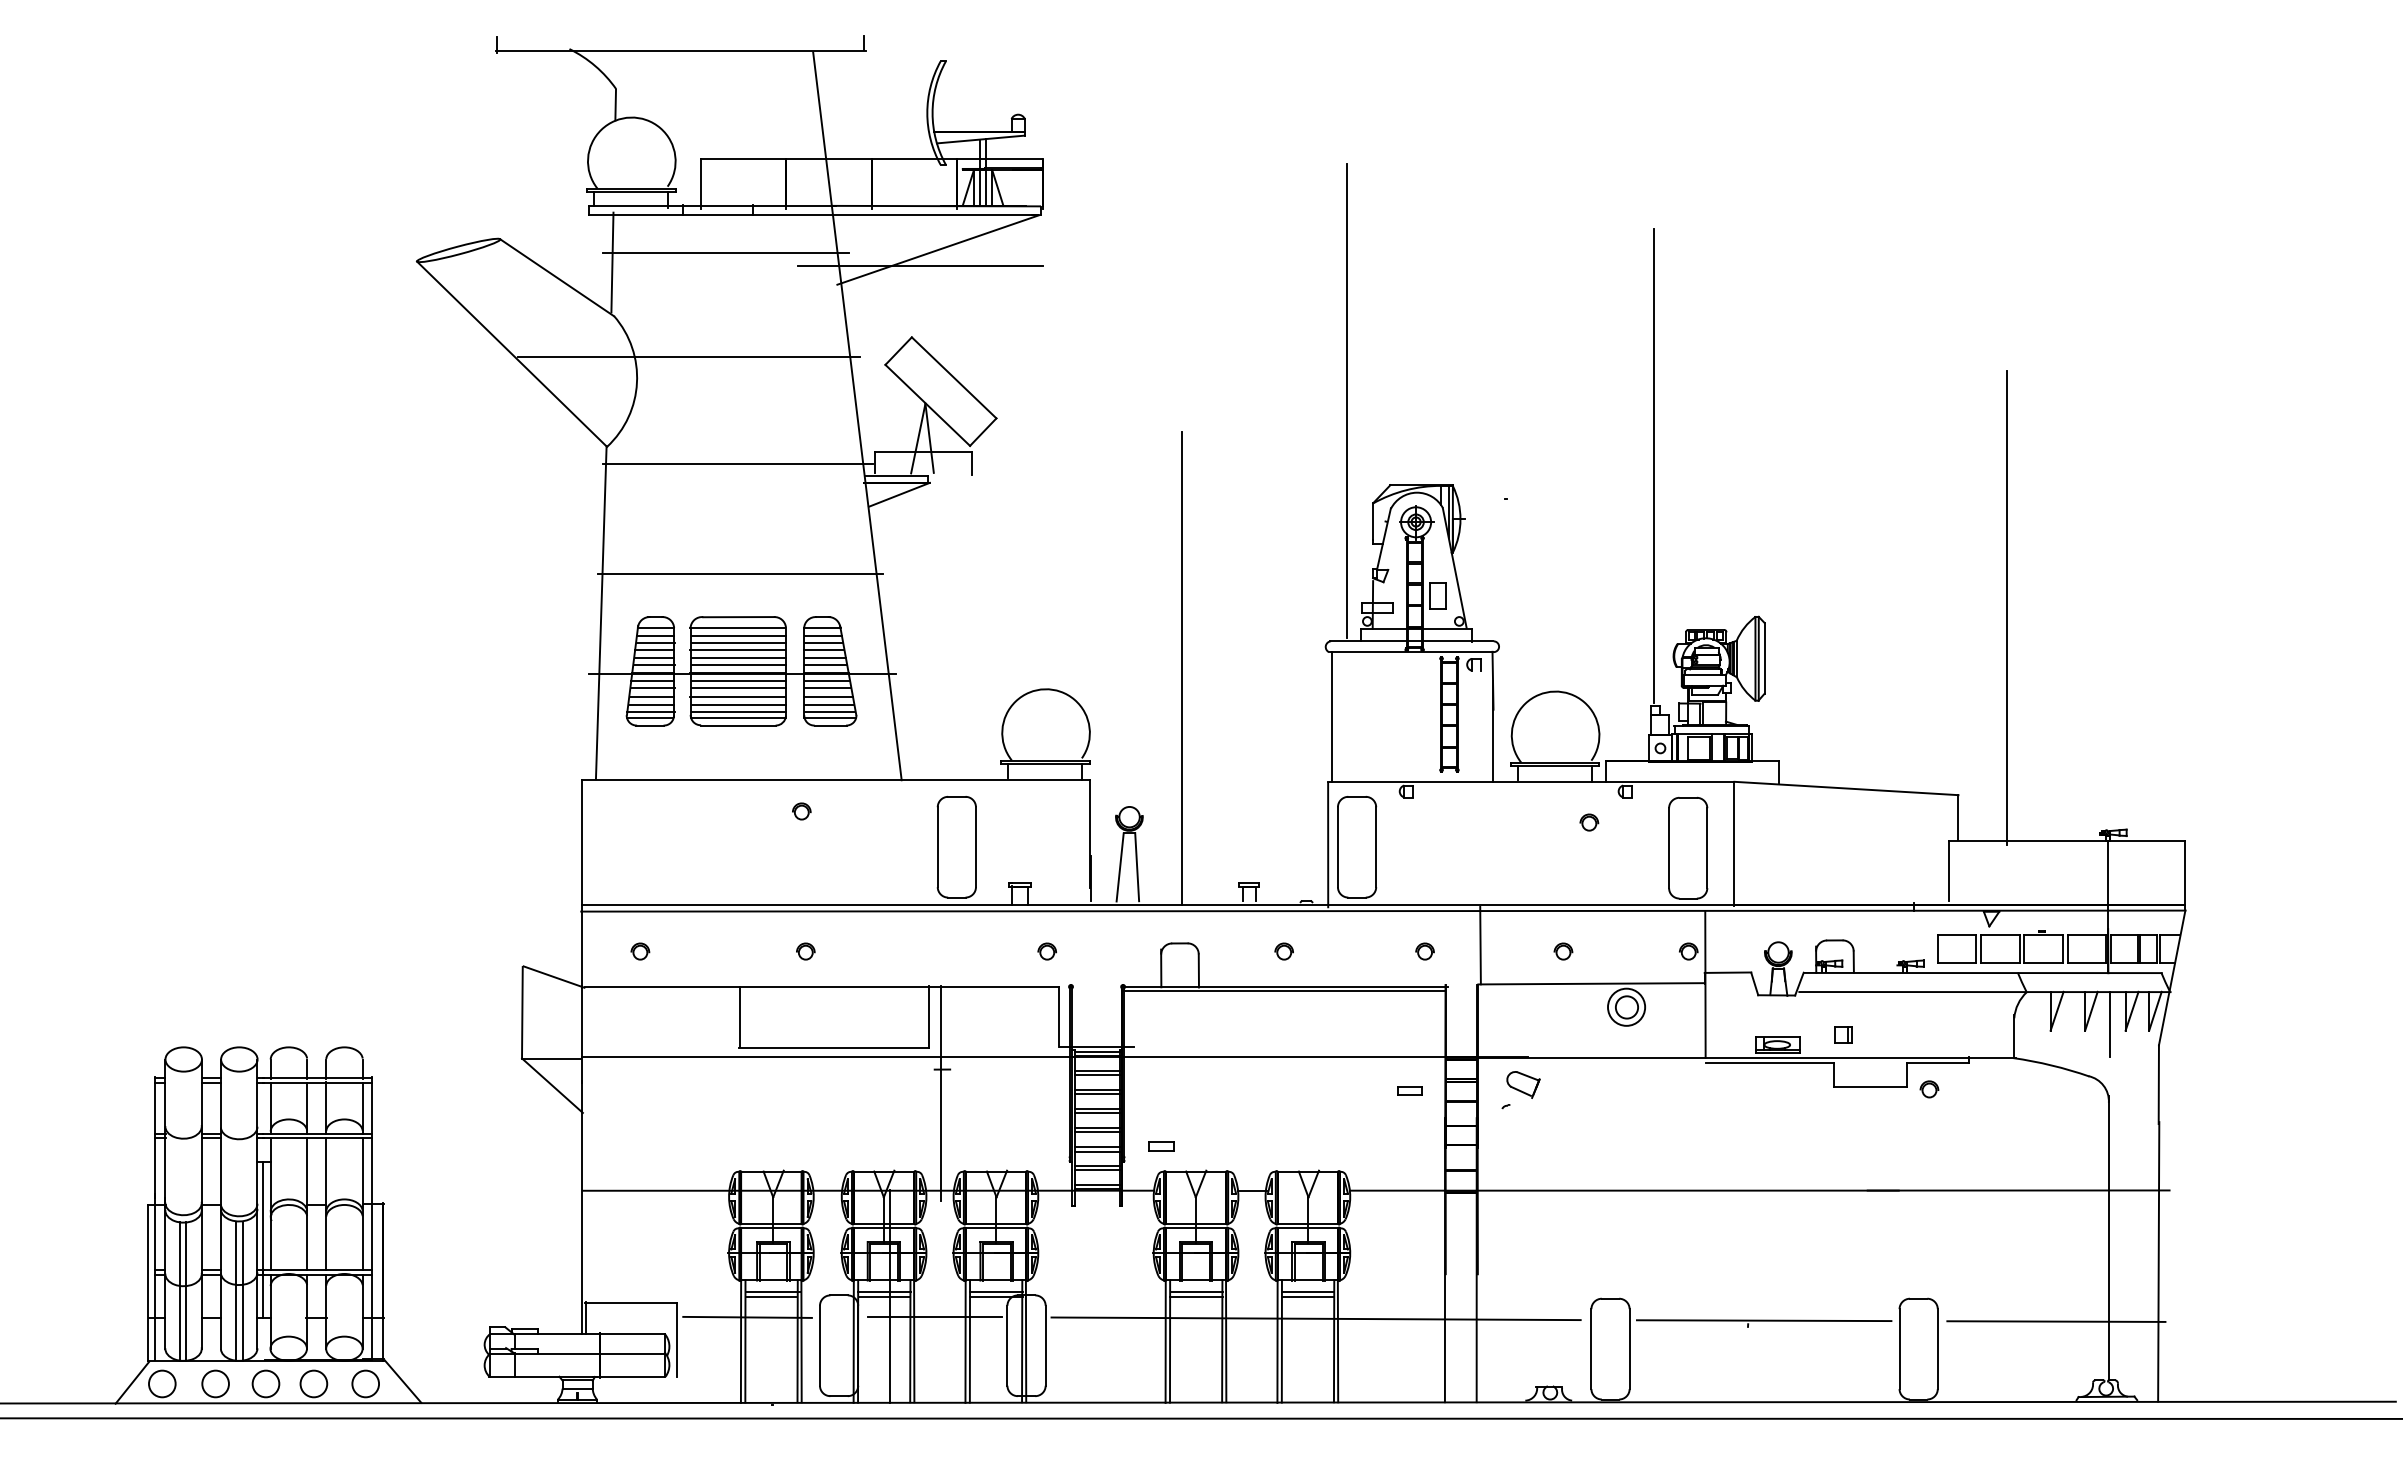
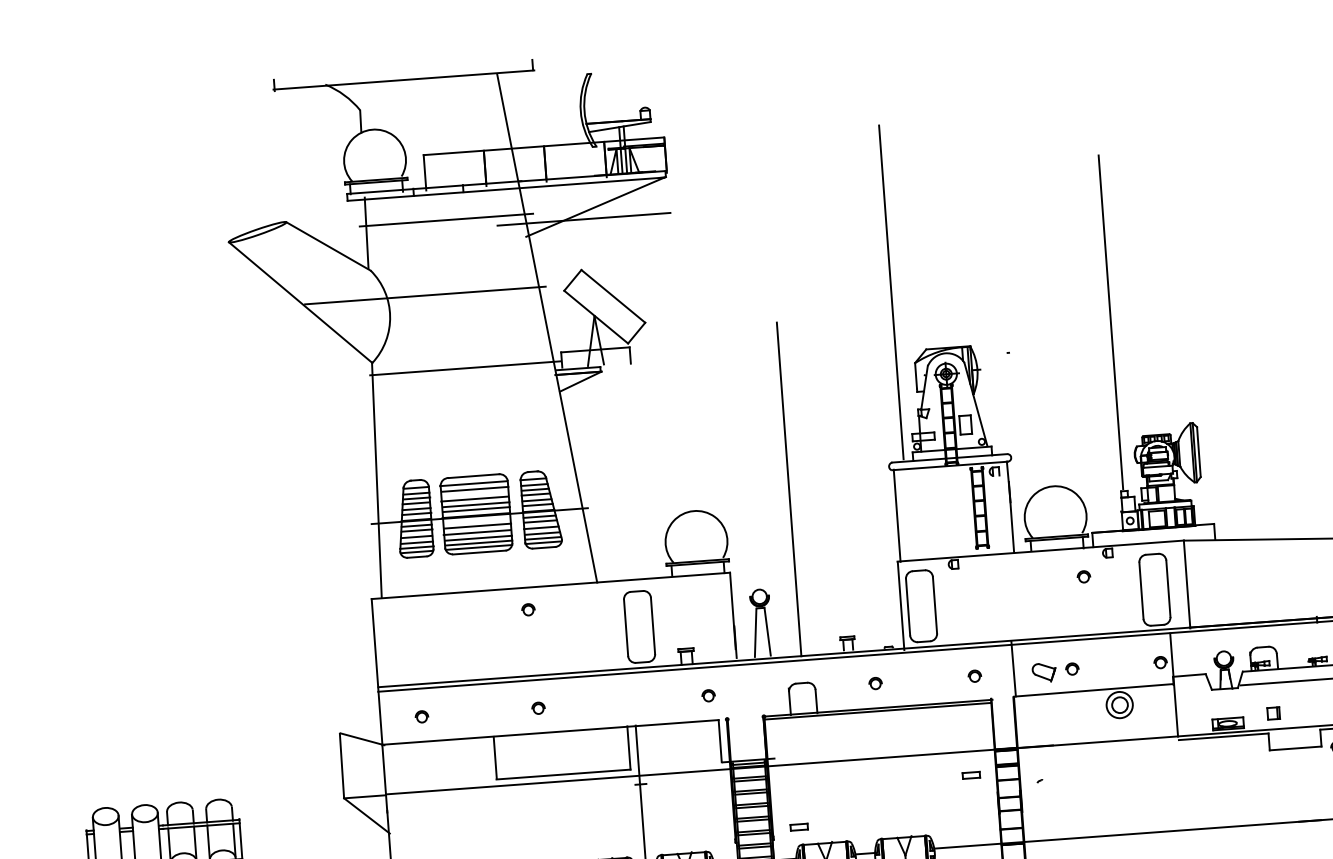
line: (739, 574) -> (472, 446), removed
line: (738, 642) -> (475, 494), removed
line: (738, 681) -> (477, 521), removed
part: (1523, 1084) -> (1044, 672), moved

